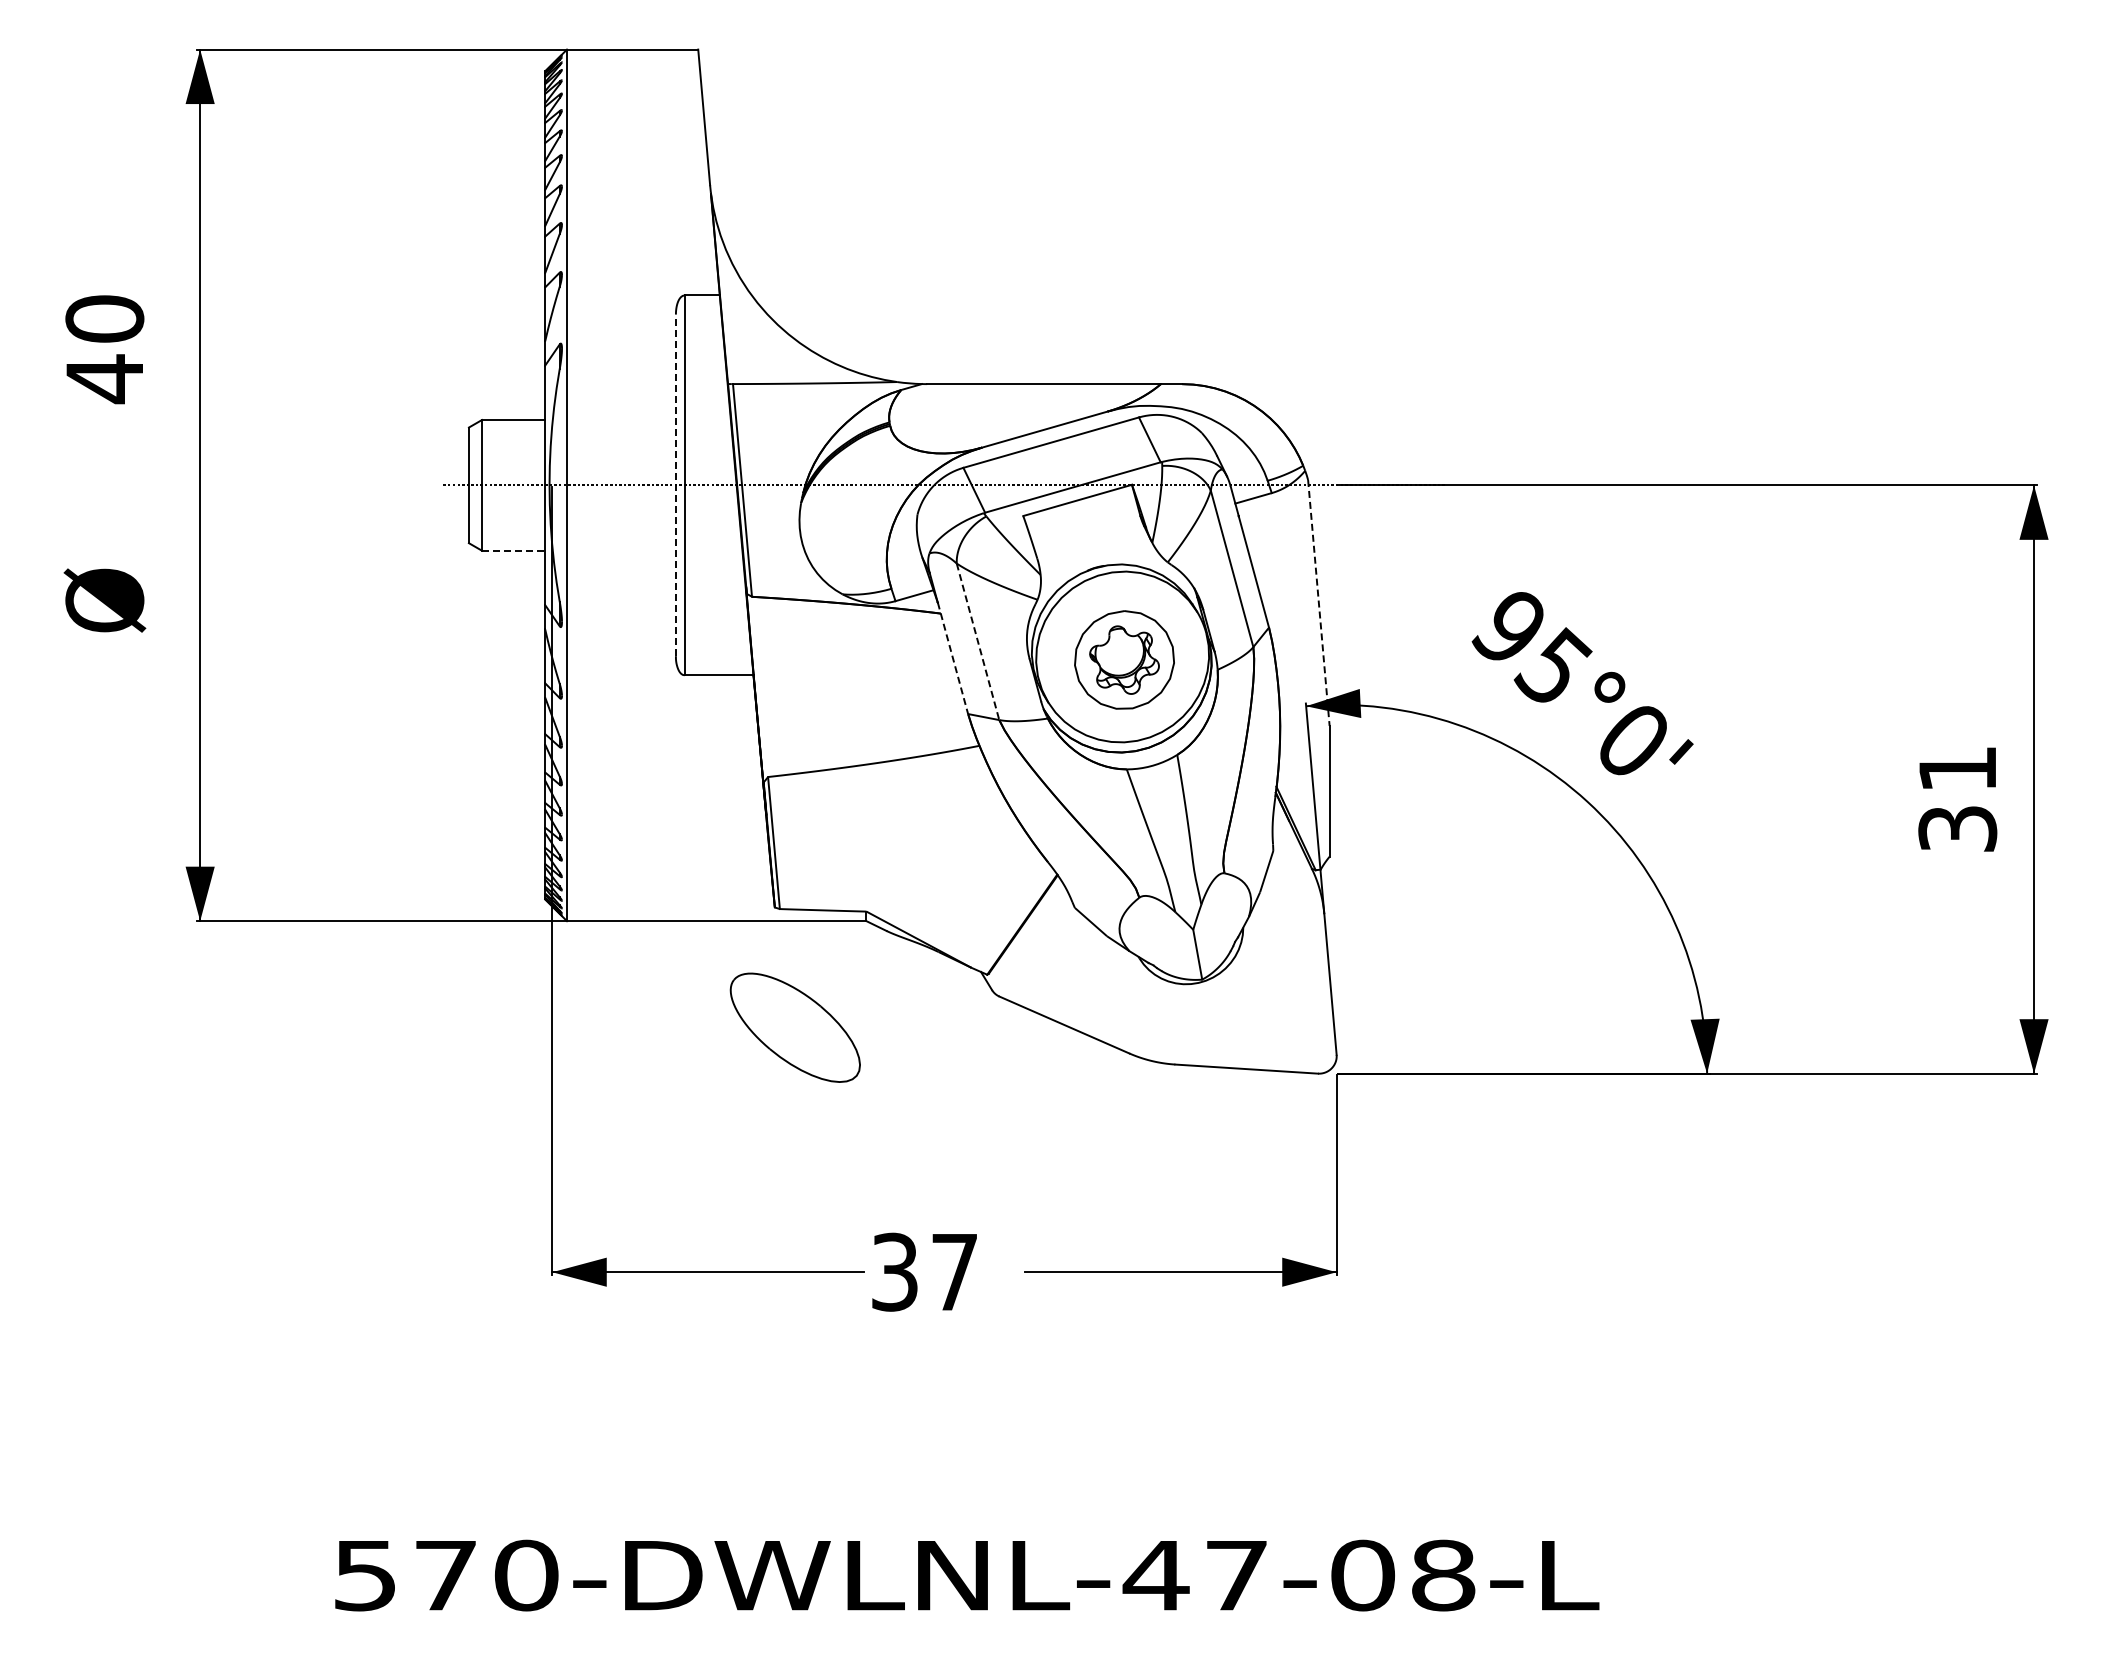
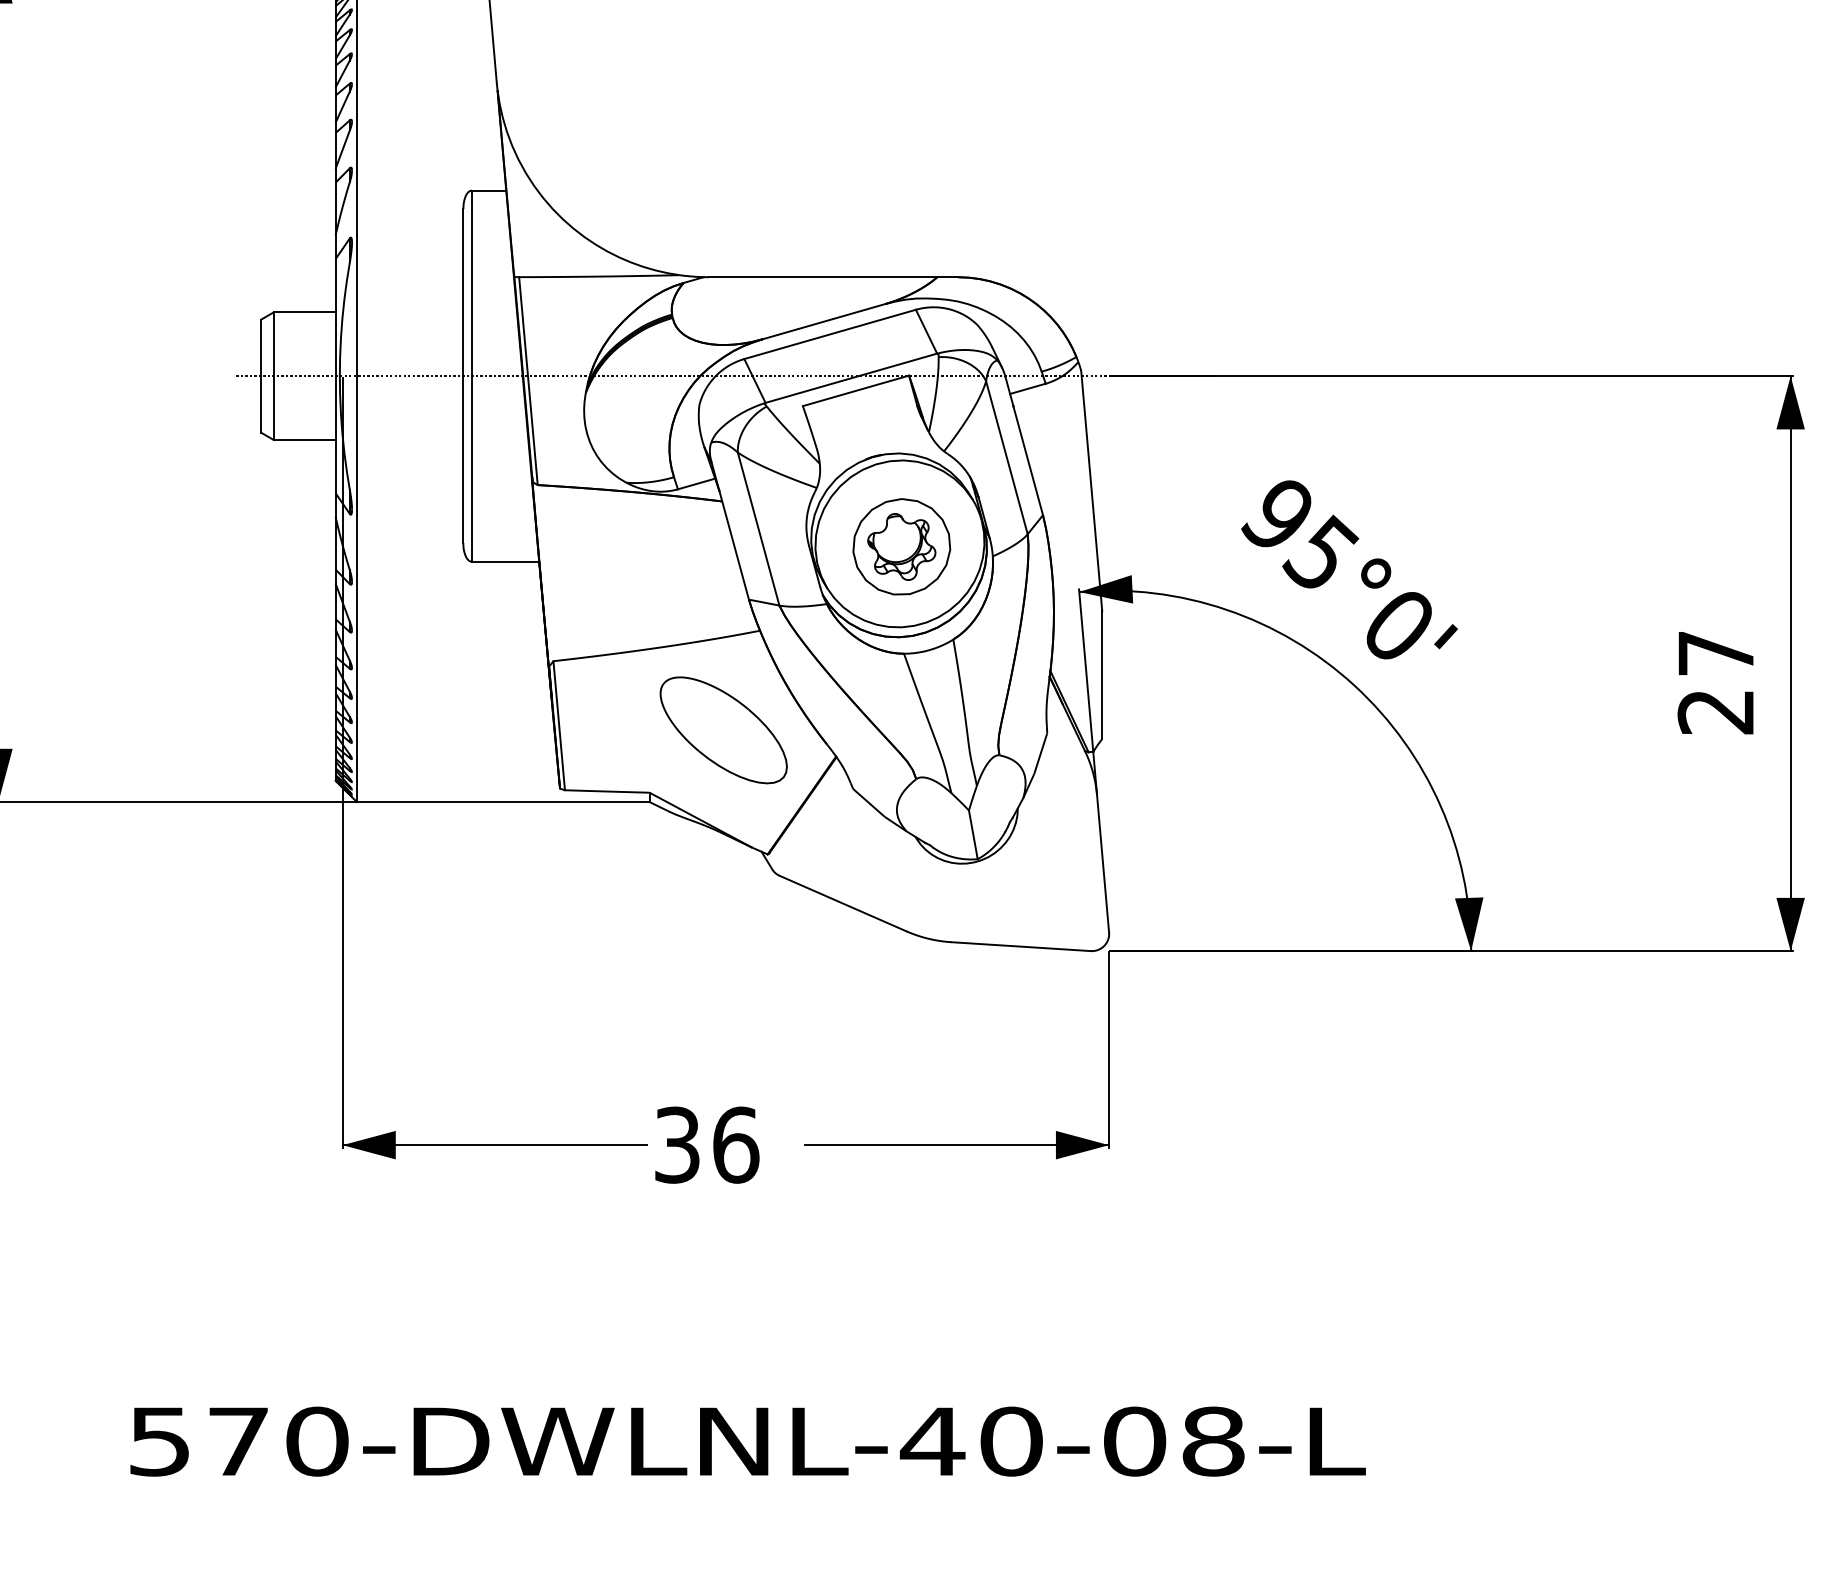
line: (675, 485) -> (462, 376), dashed -> solid
line: (513, 550) -> (304, 439), dashed -> solid
line: (1318, 603) -> (1091, 491), dashed -> solid
line: (978, 642) -> (759, 529), dashed -> solid
line: (952, 658) -> (733, 545), dashed -> solid
text: (1957, 799) -> (1715, 683), 31 -> 27
part: (794, 1027) -> (722, 730), moved
text: (954, 1271) -> (735, 1144), 37 -> 36
text: (1236, 1575) -> (1011, 1441), 570-DWLNL-47-08-L -> 570-DWLNL-40-08-L

